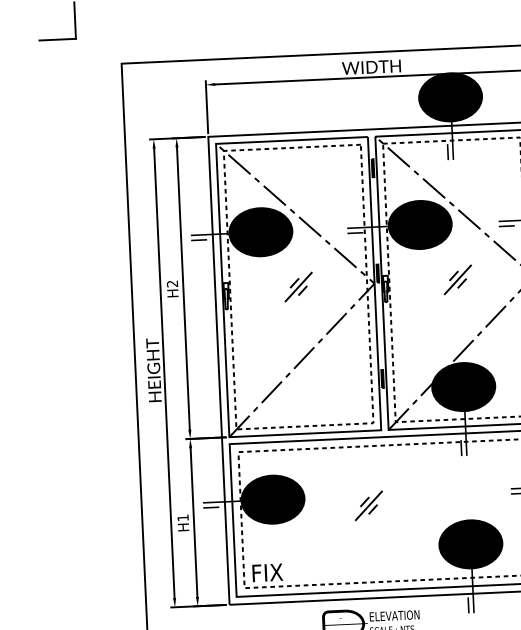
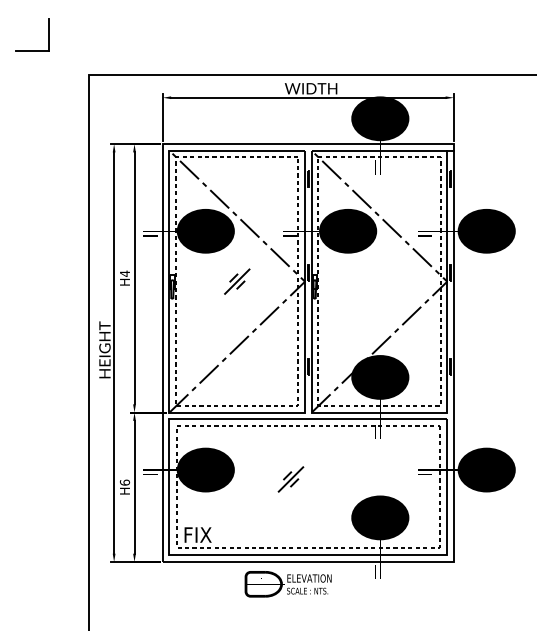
part: (457, 279) -> (379, 281), removed
text: (171, 283) -> (124, 273), H2 -> H4
text: (183, 517) -> (125, 482), H1 -> H6

